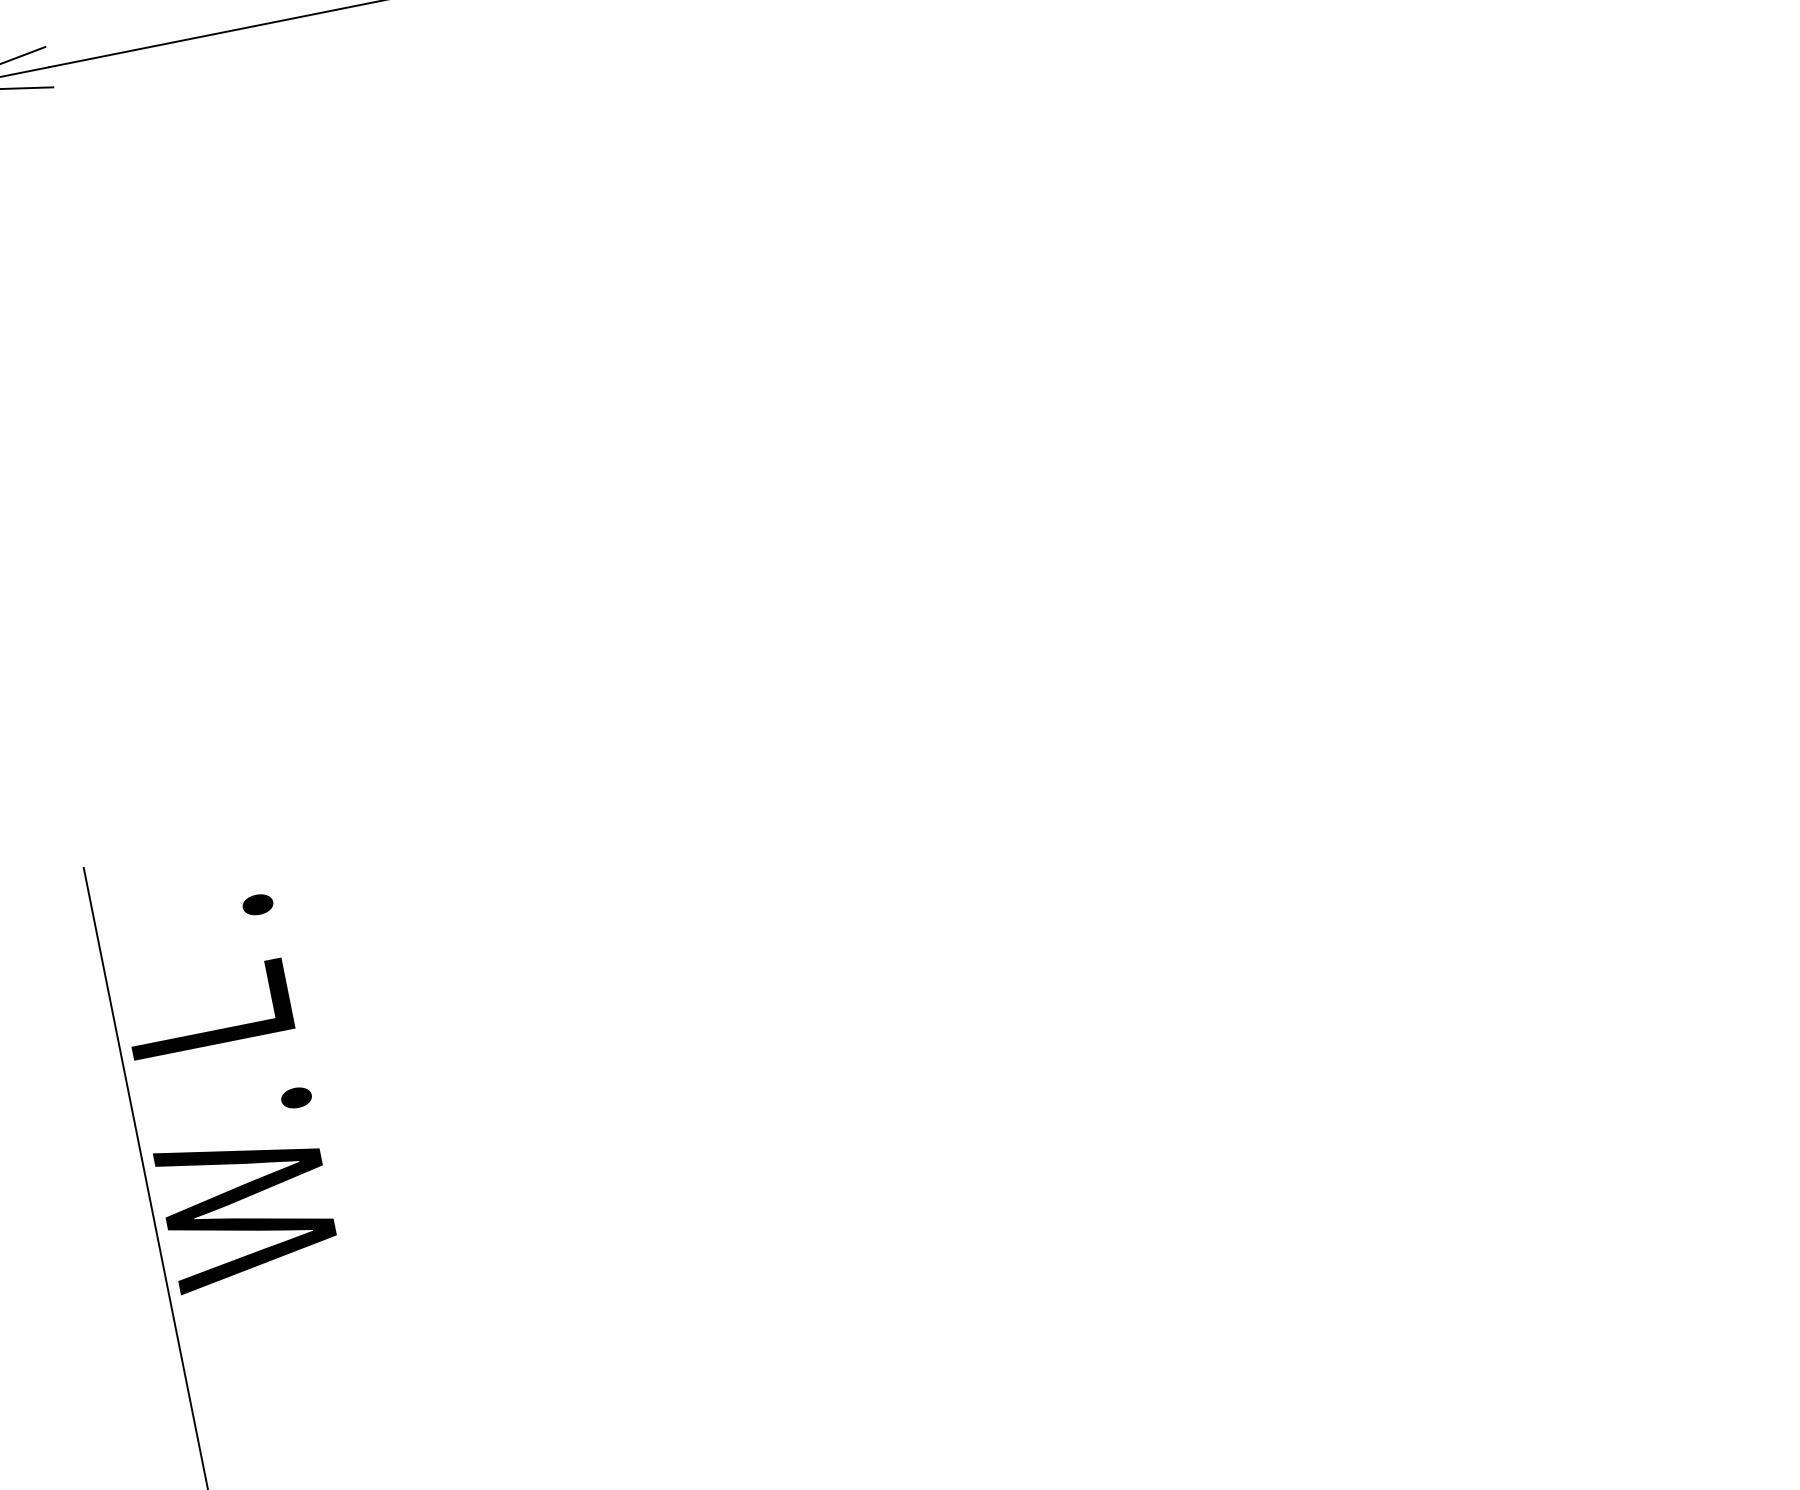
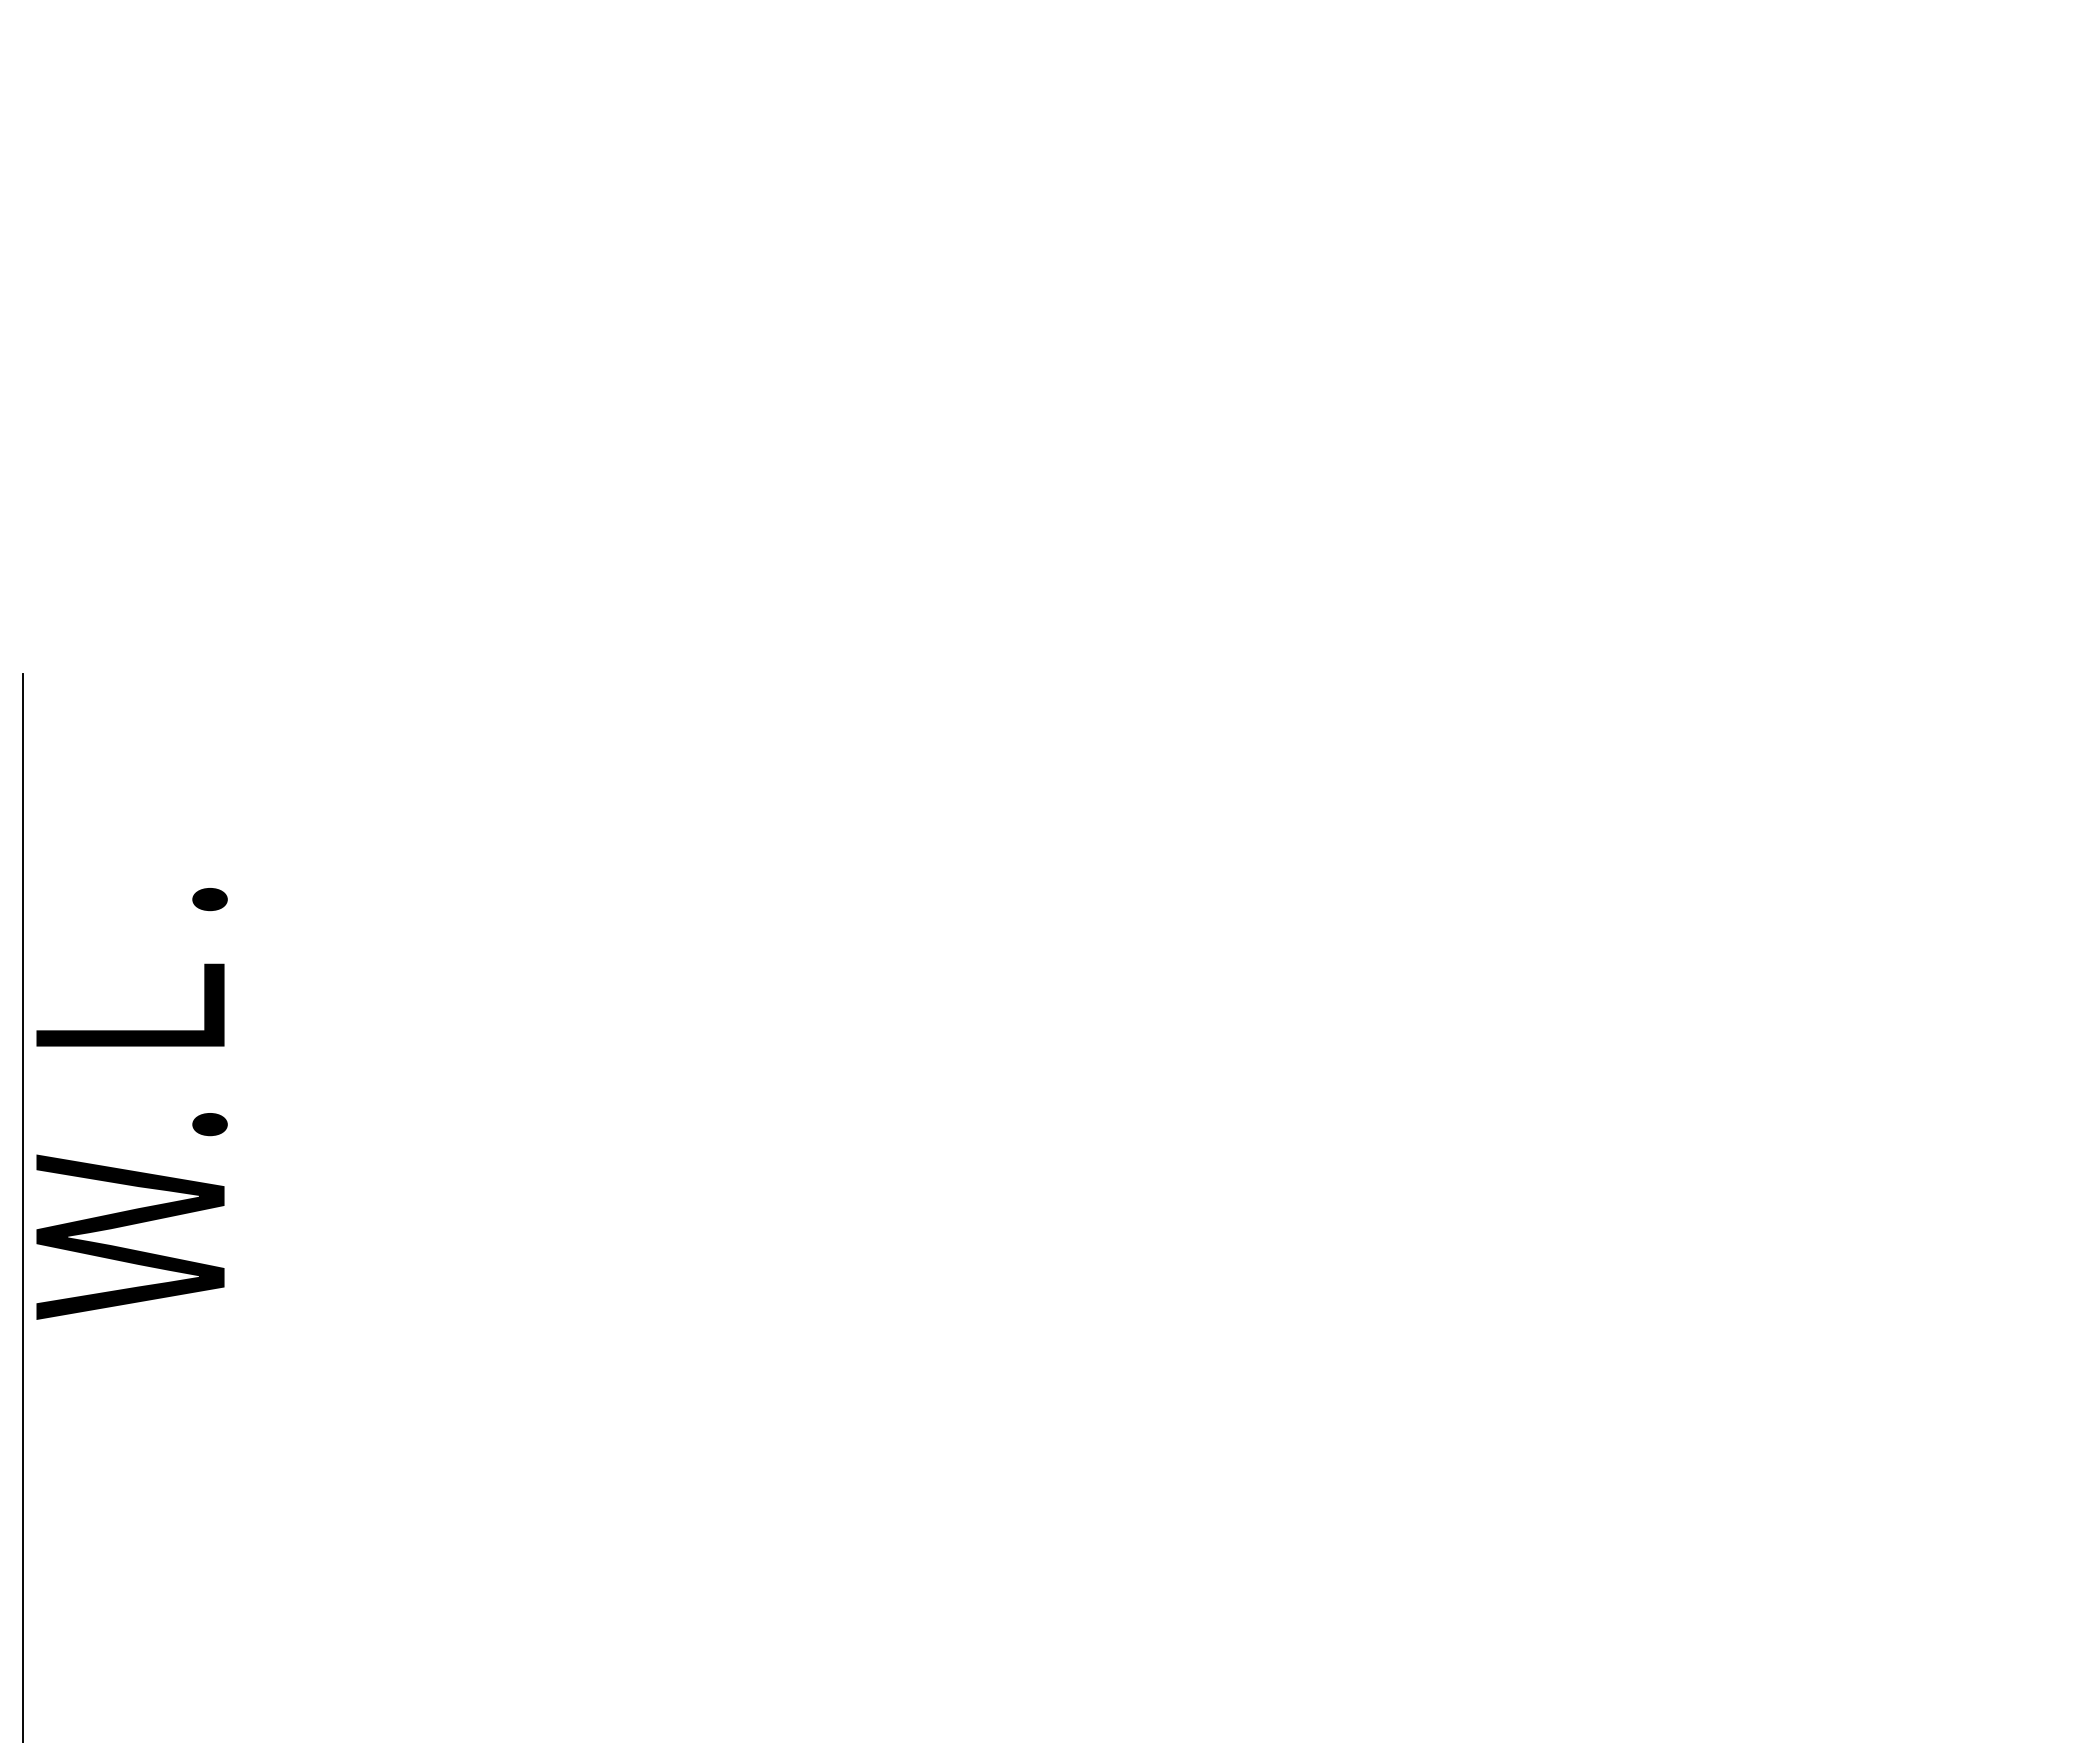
text: (225, 1093) -> (131, 1103), moved

